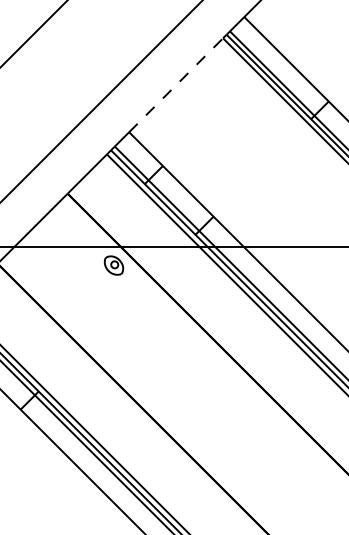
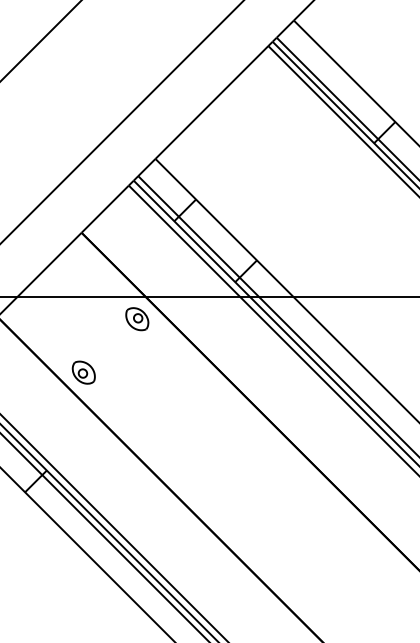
line: (175, 85) -> (211, 102), dashed -> solid
part: (69, 309) -> (83, 372), added

